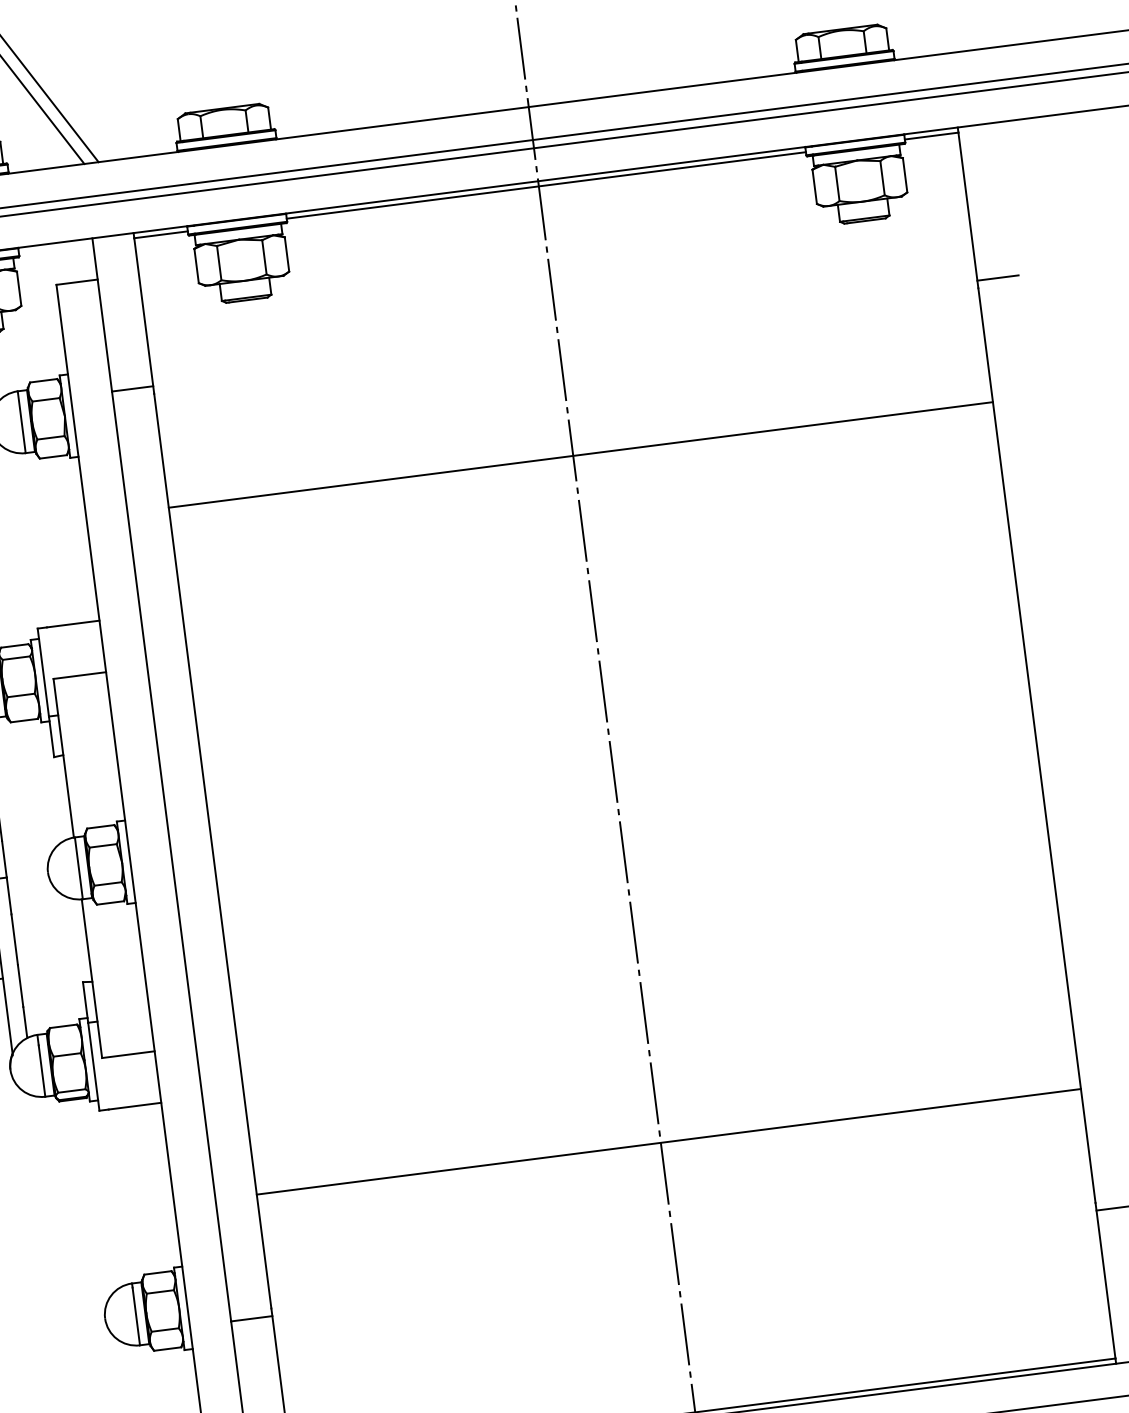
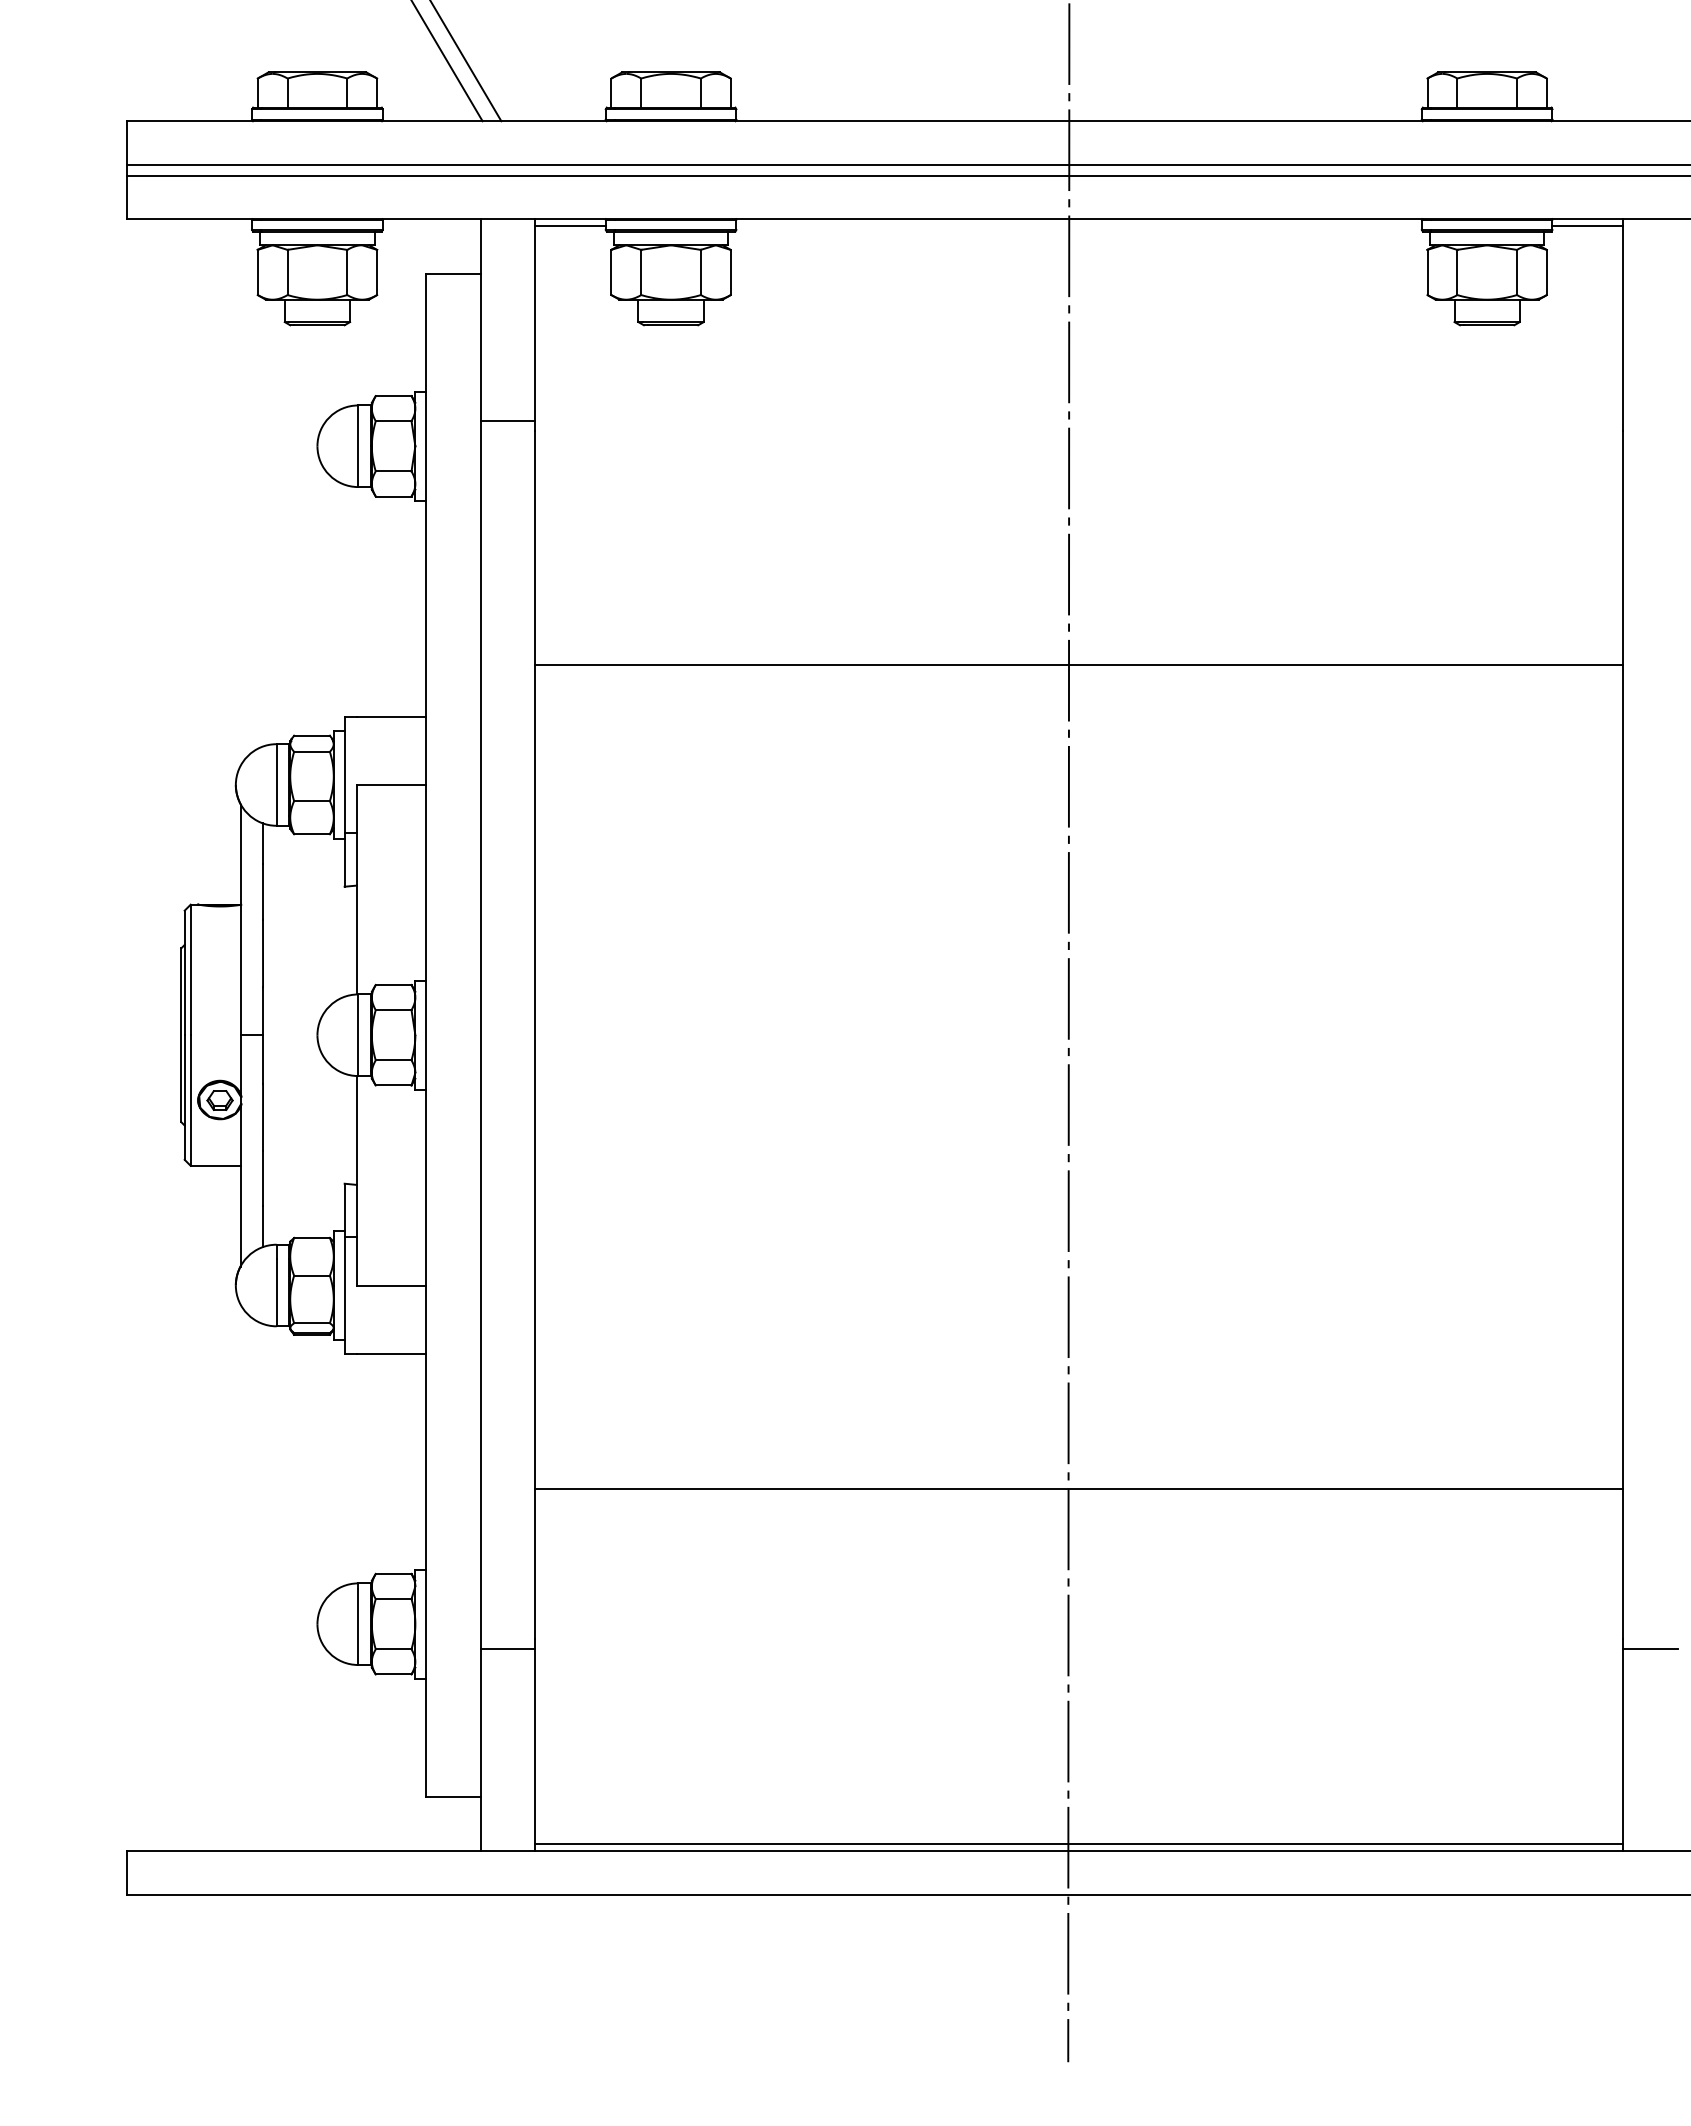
line: (545, 185) -> (1078, 225), removed
line: (998, 278) -> (1650, 421), removed
line: (581, 454) -> (1079, 664), moved

